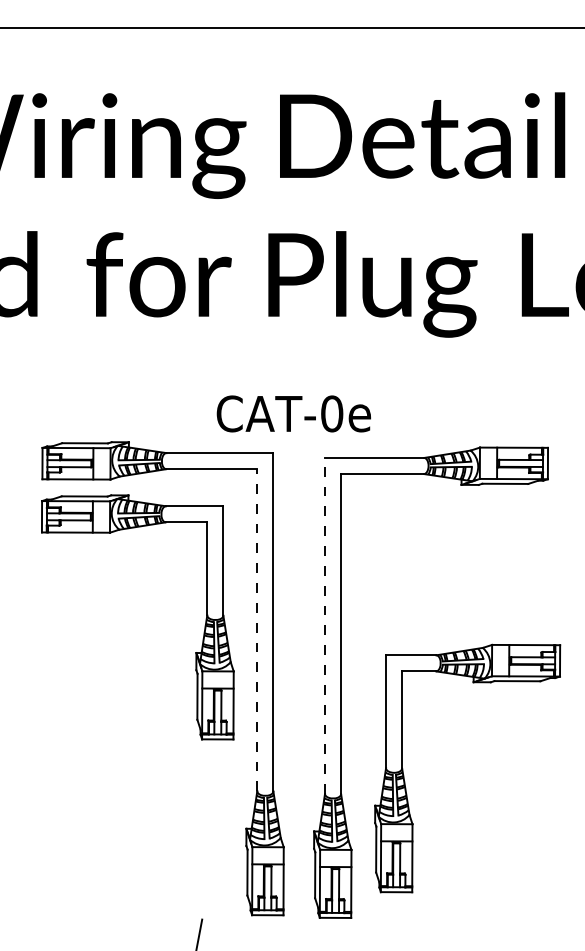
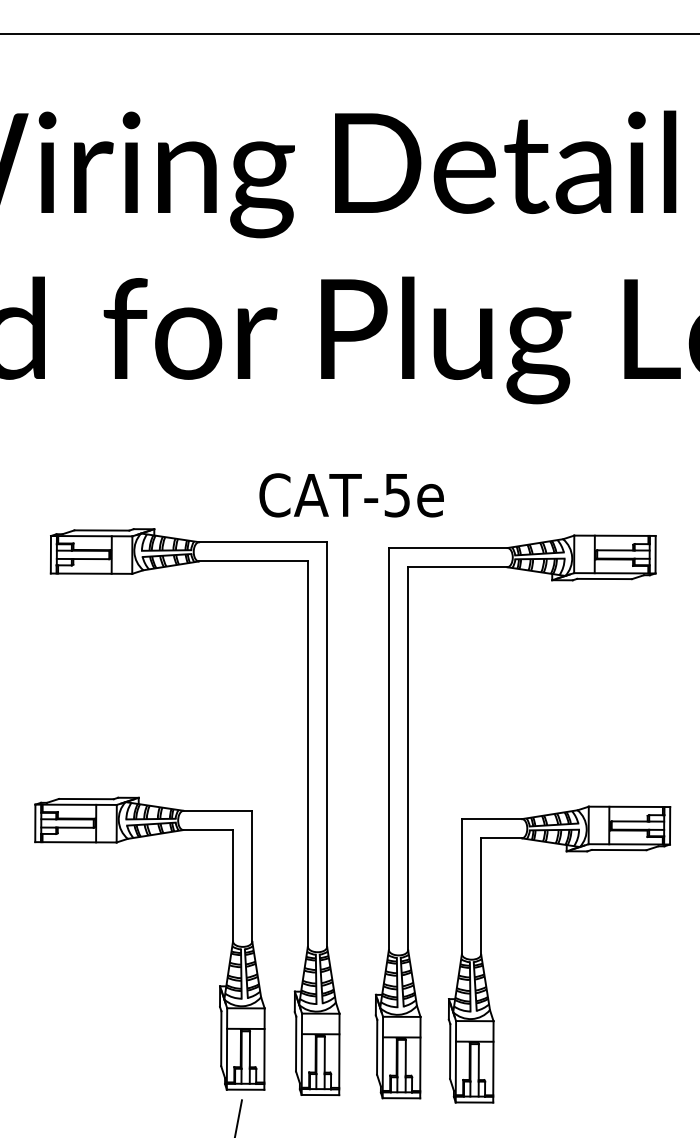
text: (332, 414) -> (397, 495), CAT-0e -> CAT-5e
line: (324, 626) -> (388, 749), dashed -> solid
part: (204, 628) -> (229, 956), moved
line: (256, 630) -> (307, 754), dashed -> solid
part: (404, 779) -> (484, 967), moved

